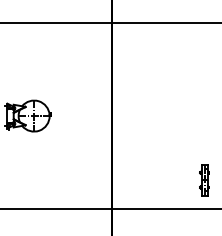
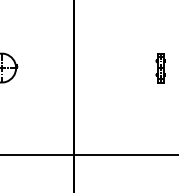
part: (204, 180) -> (160, 68), moved

